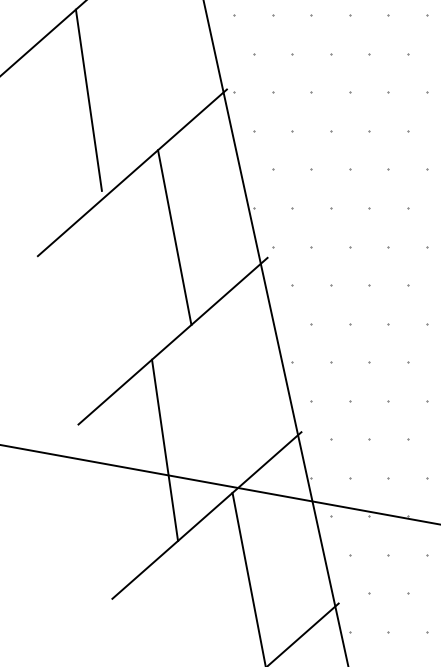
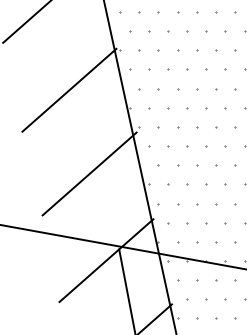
line: (88, 100) -> (47, 54), removed
line: (174, 237) -> (90, 122), removed
line: (164, 450) -> (85, 228), removed

